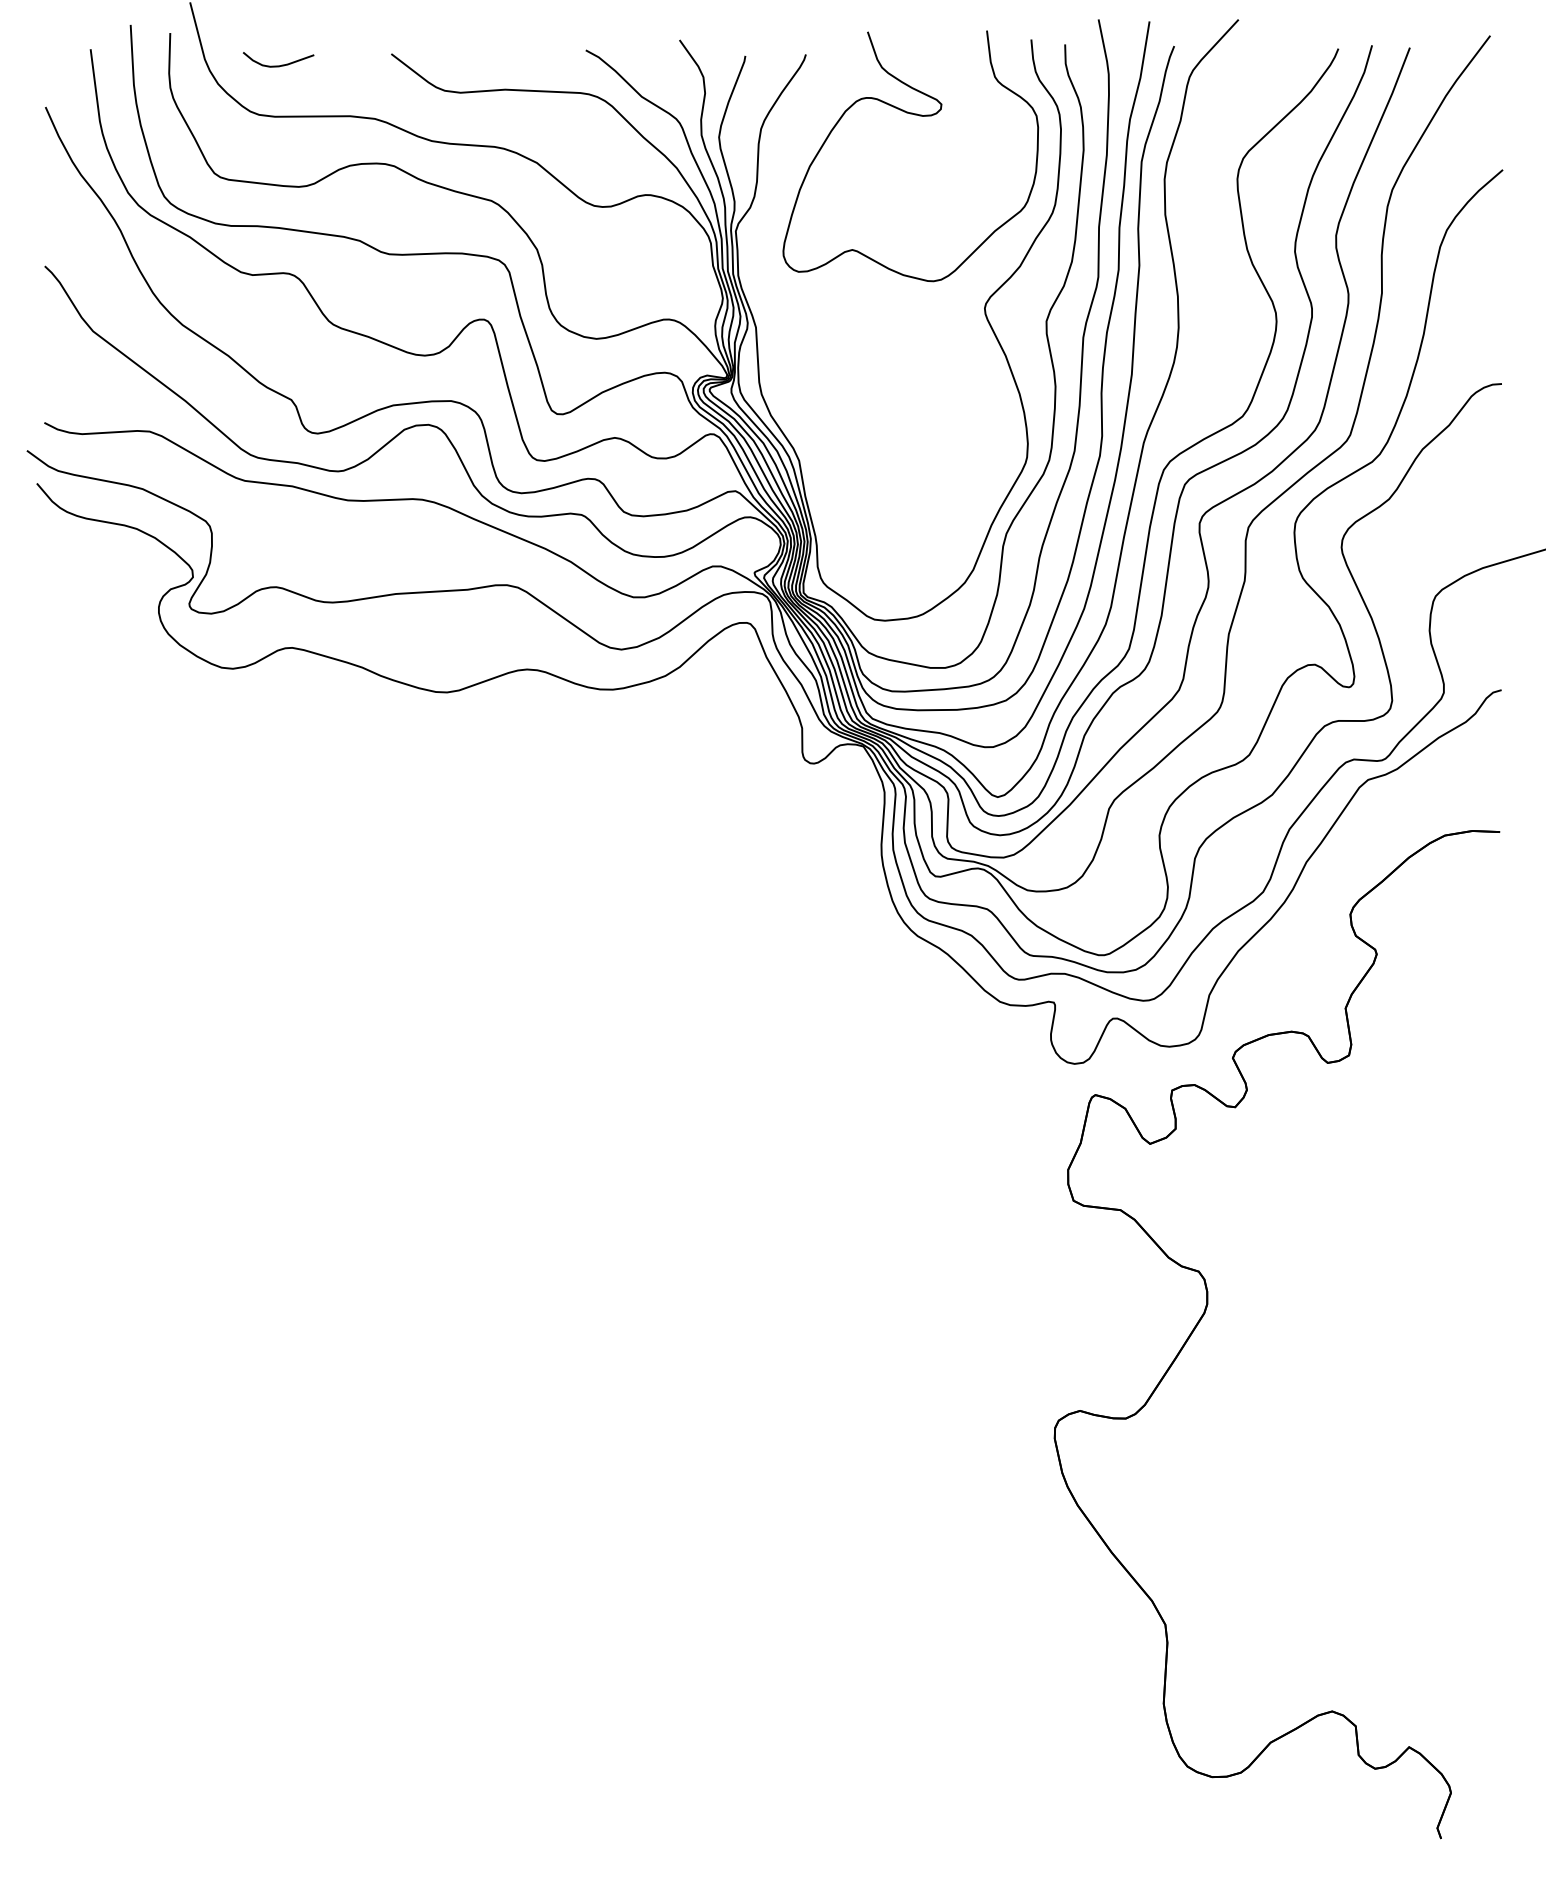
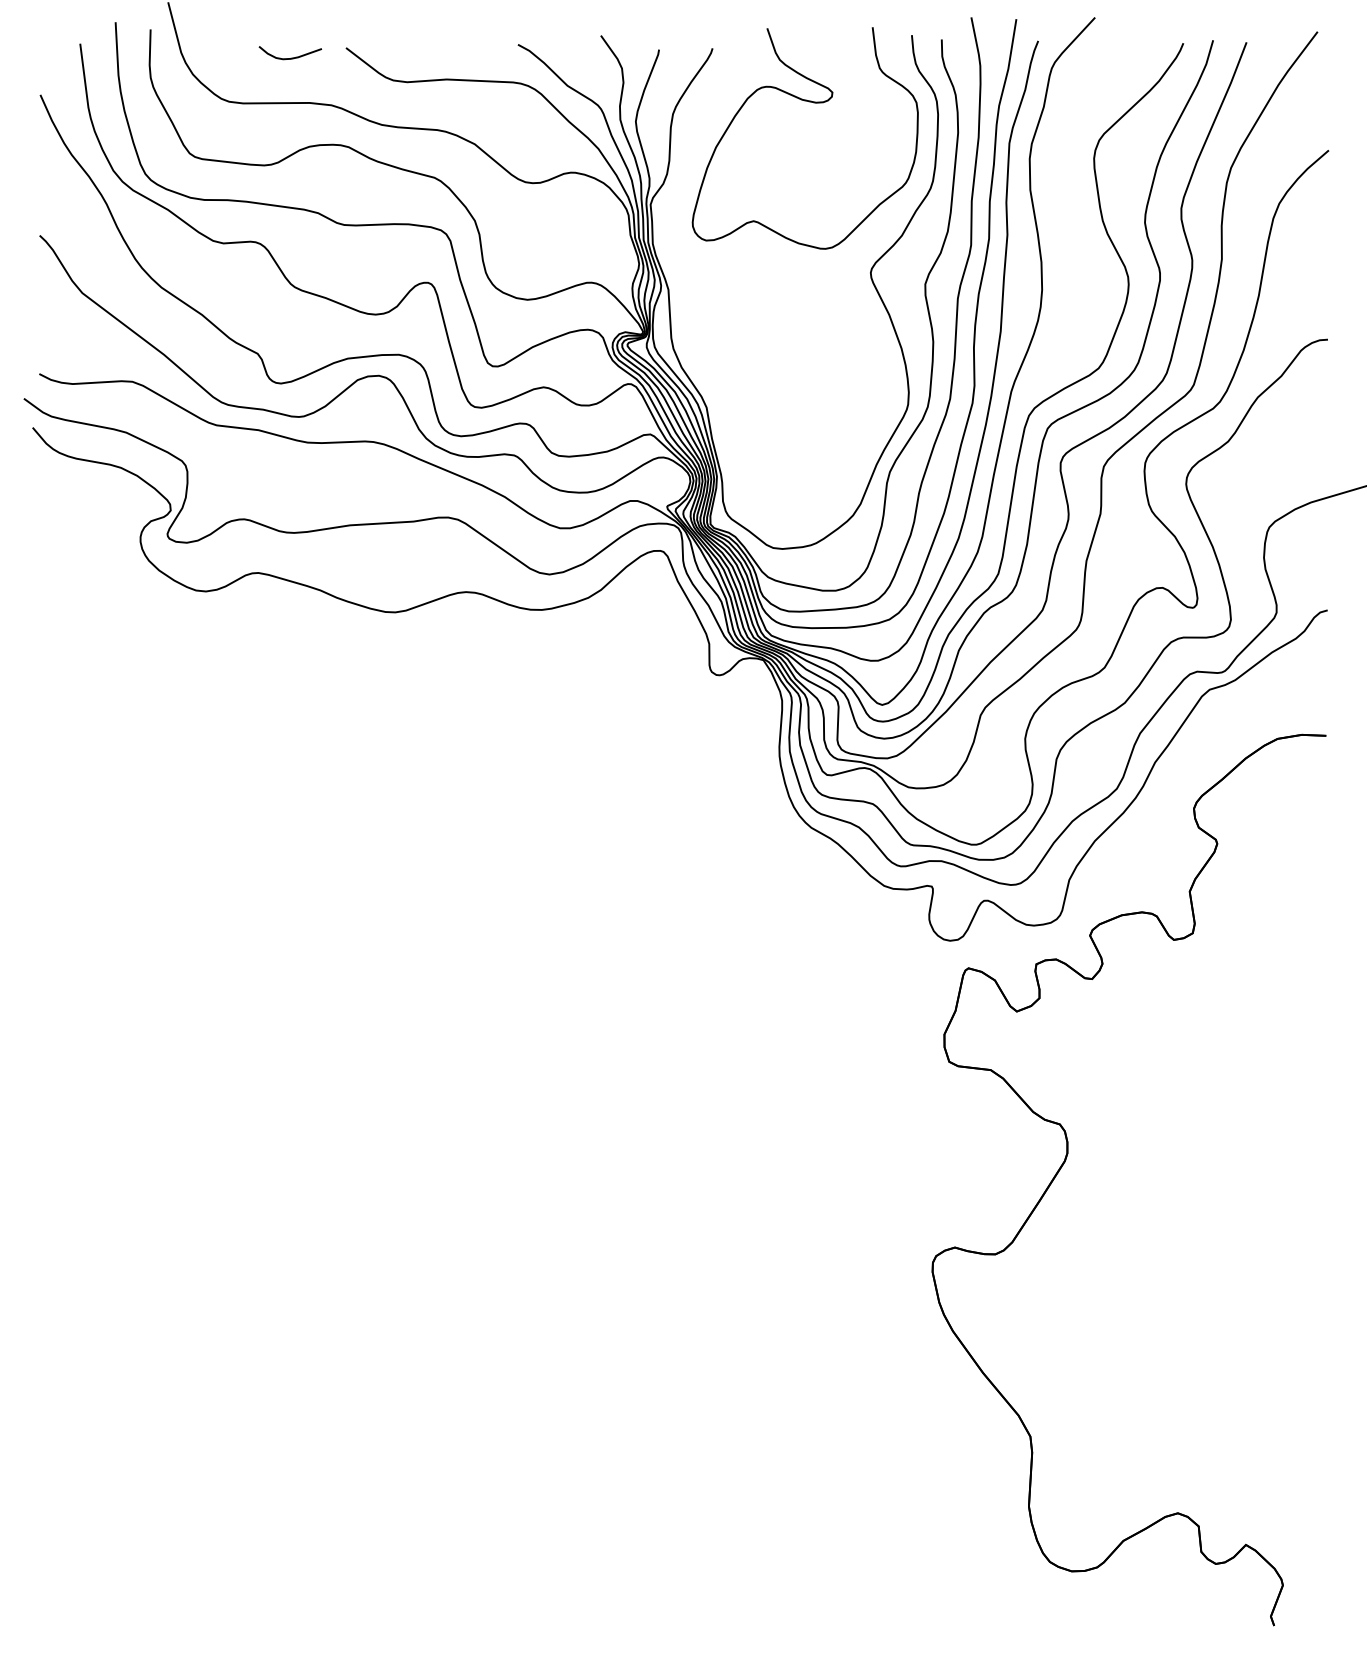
curve: (279, 64) -> (291, 57), moved

